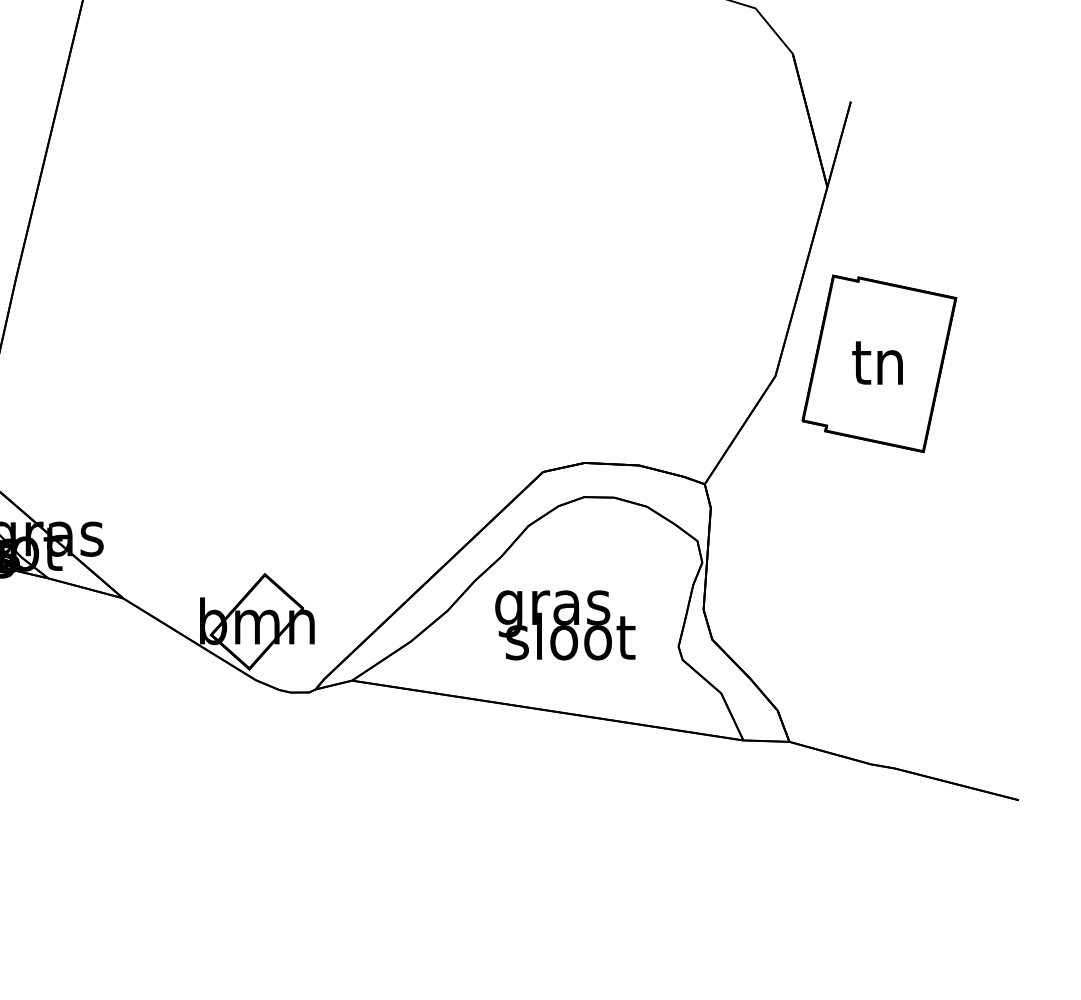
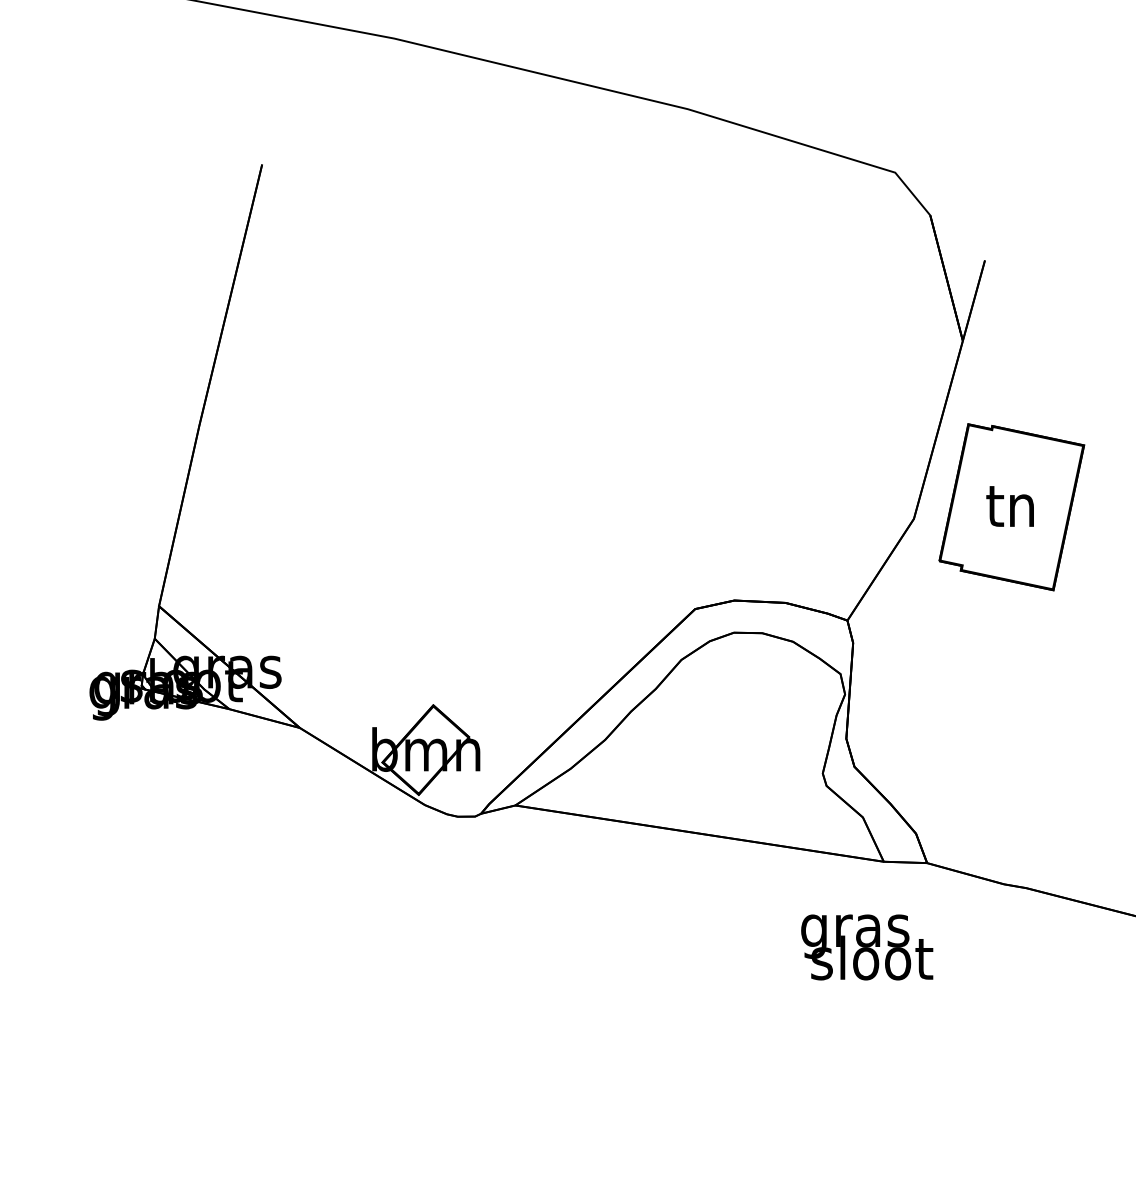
text: (565, 625) -> (867, 947), moved

